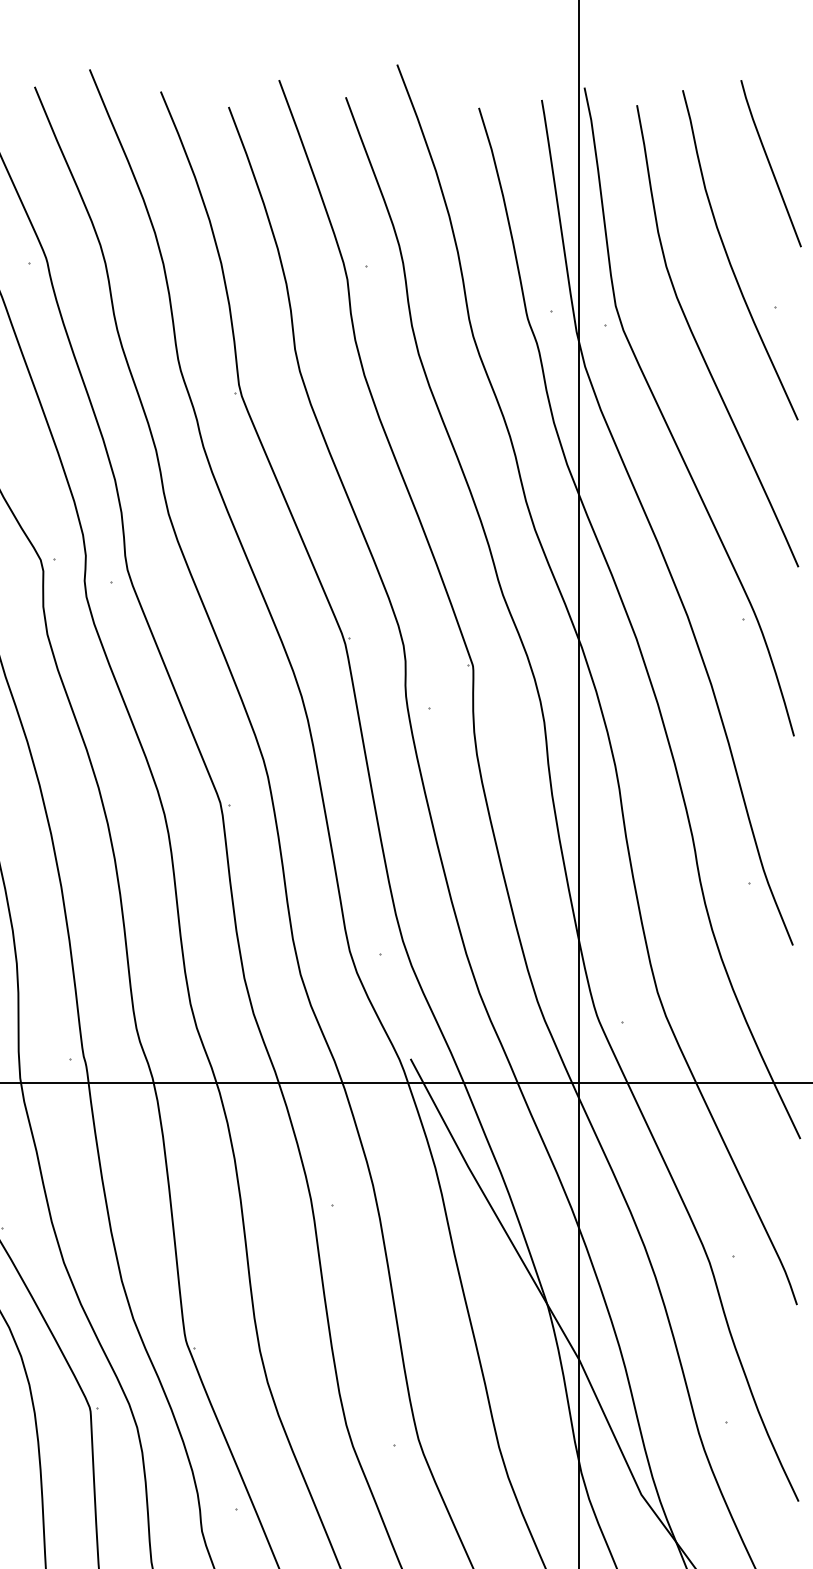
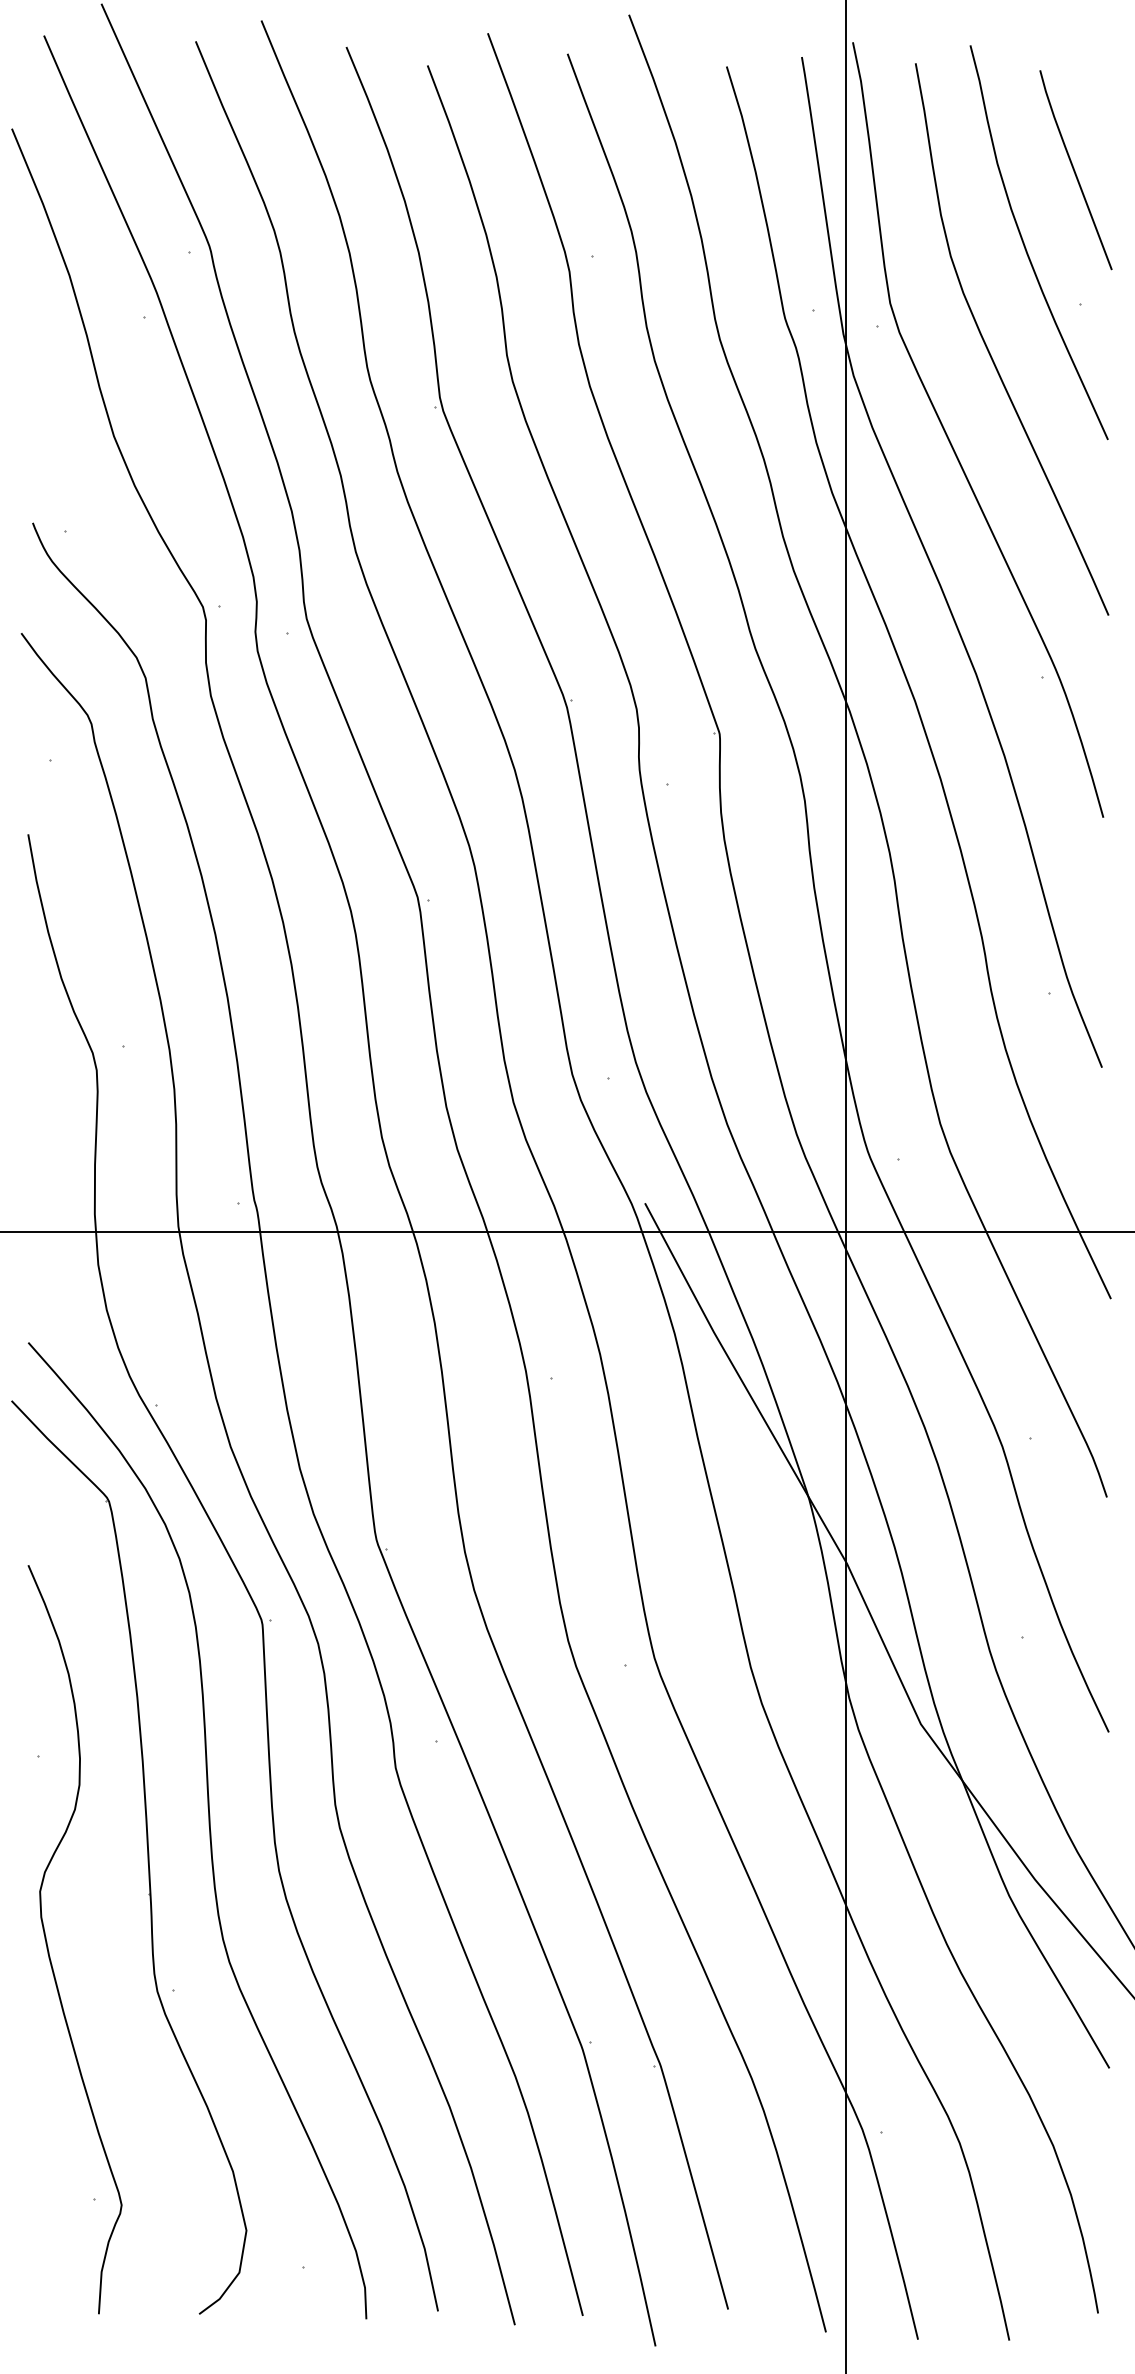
line: (770, 163) -> (1075, 170), moved

